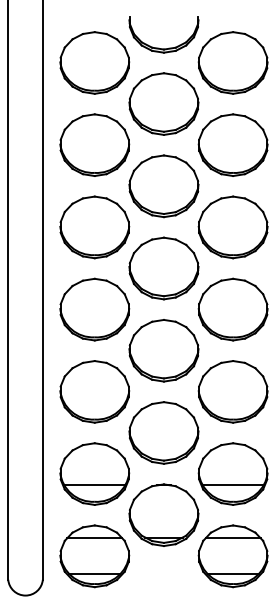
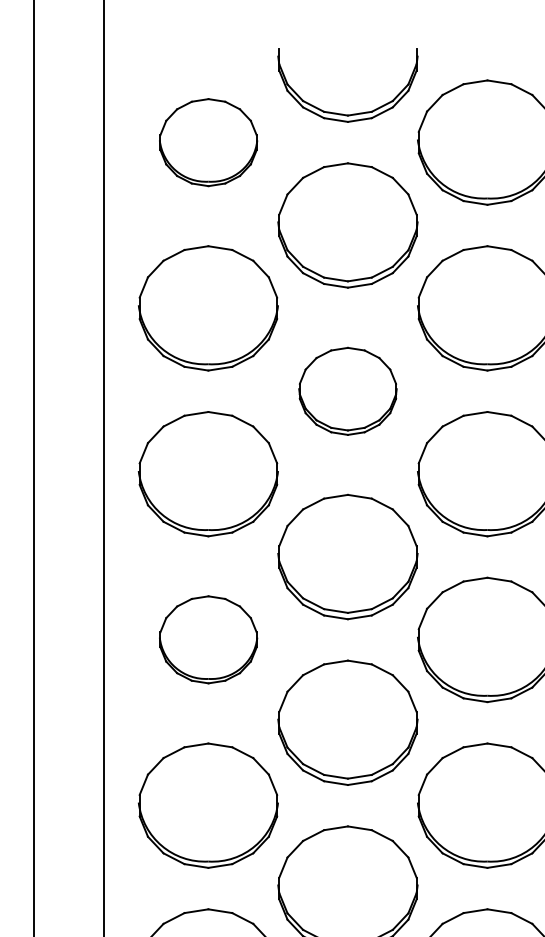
part: (94, 62) -> (207, 141), size x0.7
part: (163, 186) -> (346, 391), size x0.7
part: (94, 309) -> (207, 639), size x0.7

